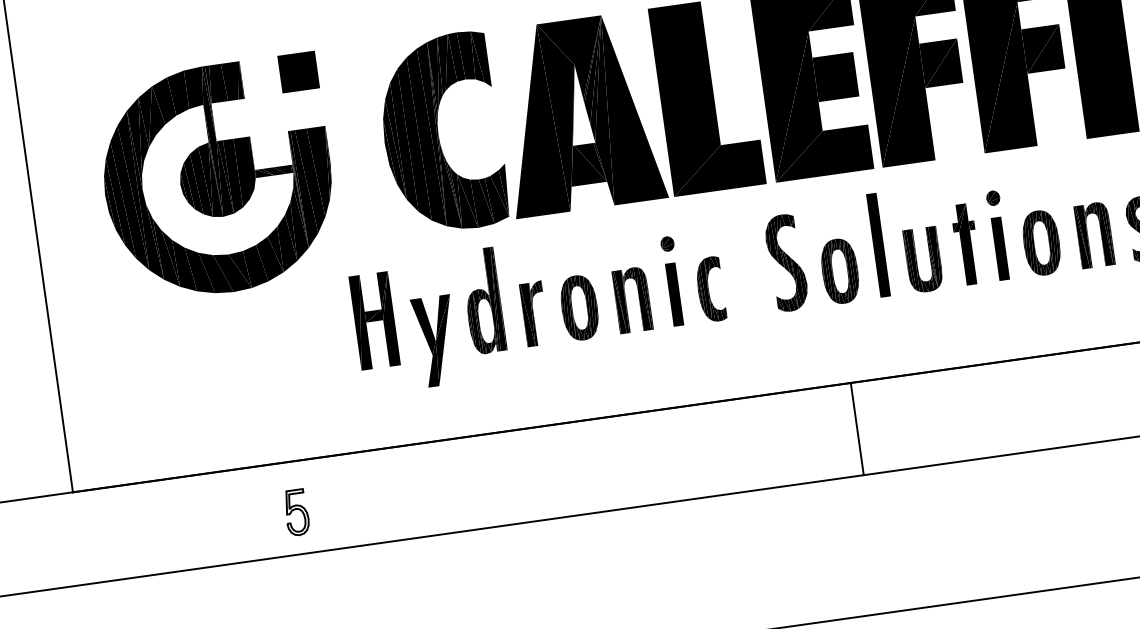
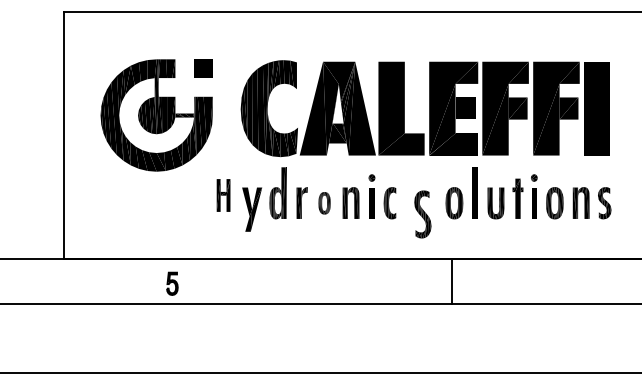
part: (785, 263) -> (422, 214), moved
part: (579, 308) -> (324, 203), size x0.7
part: (374, 320) -> (223, 195), size x0.7

